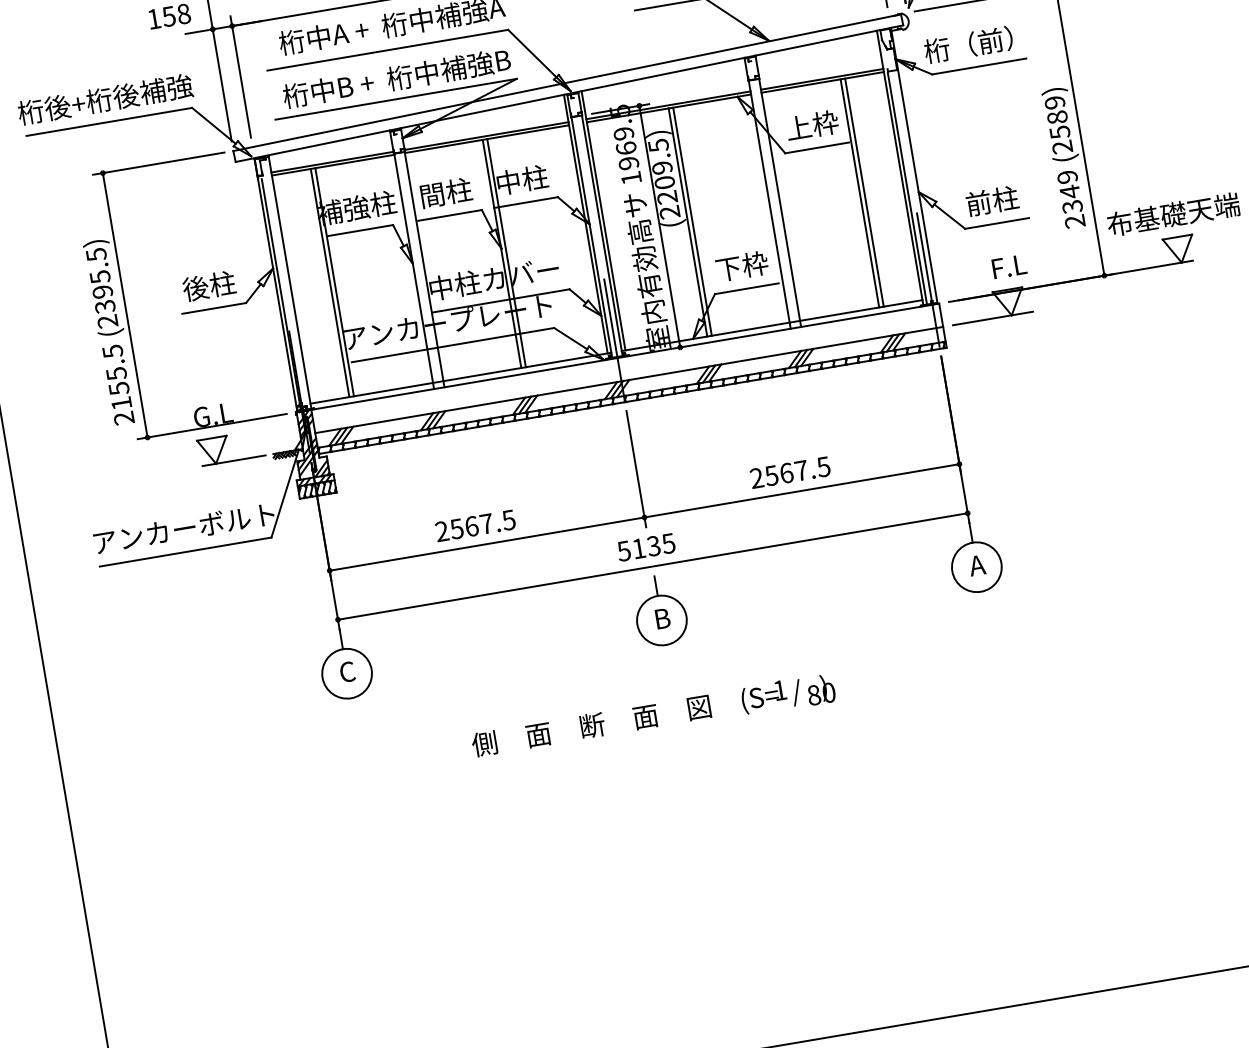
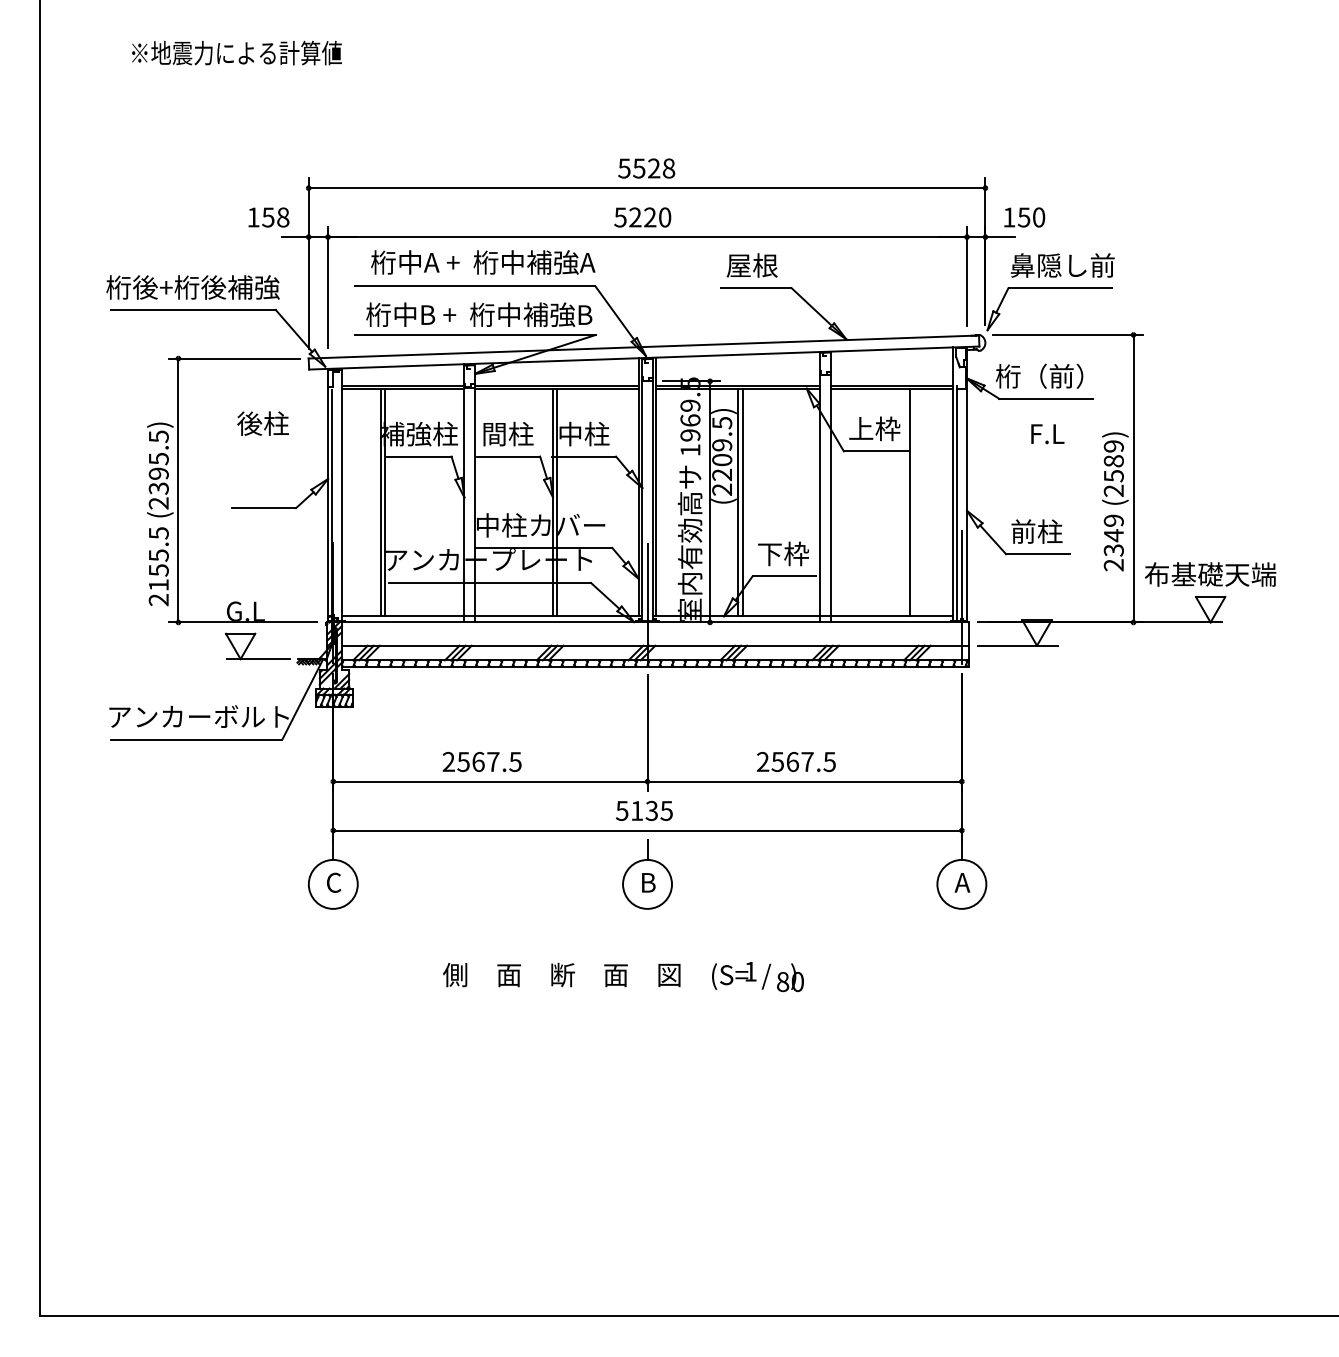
line: (864, 192) -> (914, 502), removed
text: (1009, 267) -> (1047, 434), moved
text: (208, 286) -> (262, 423), moved

